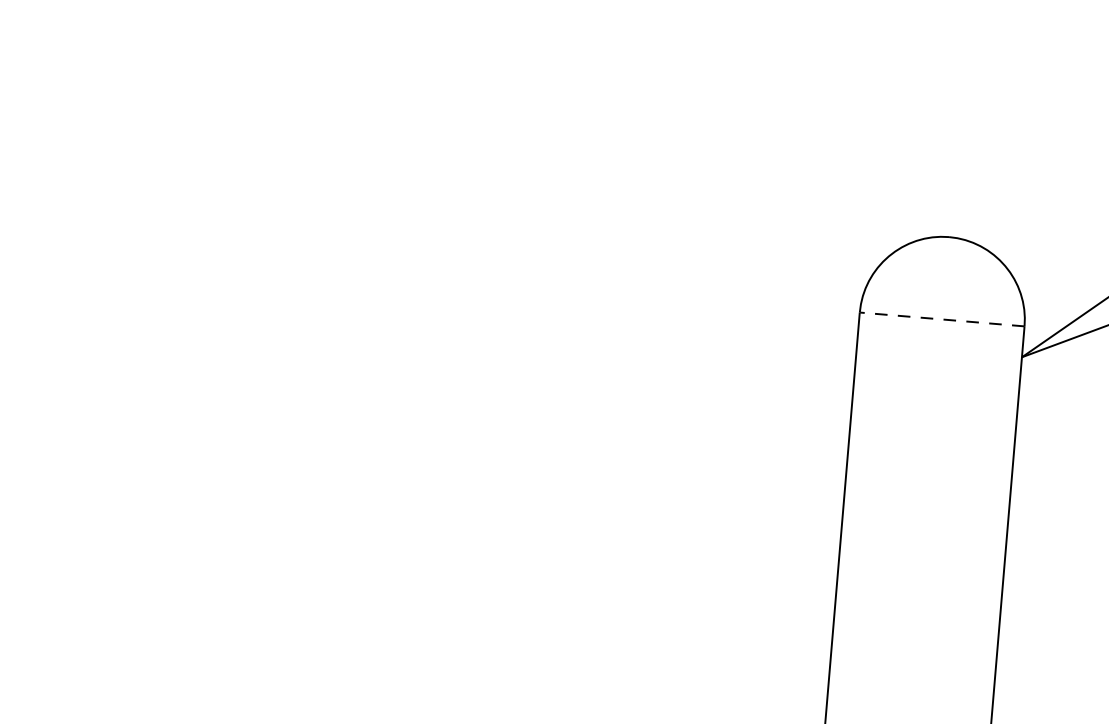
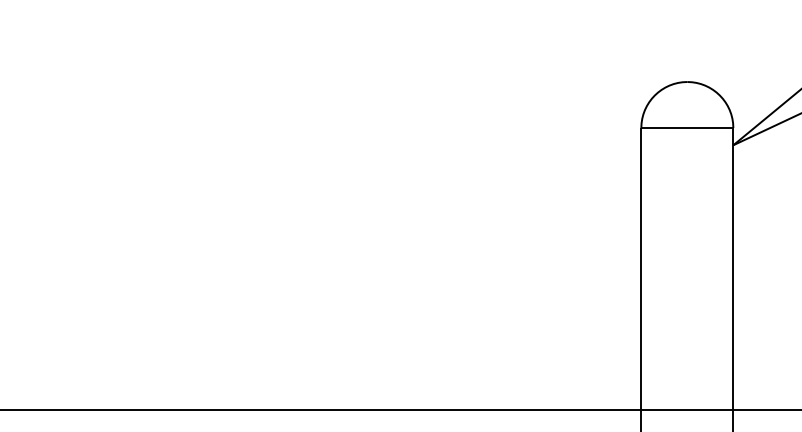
line: (942, 320) -> (687, 128), dashed -> solid

